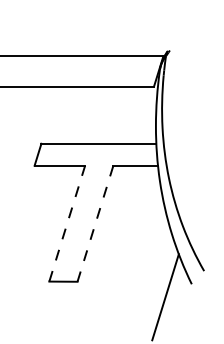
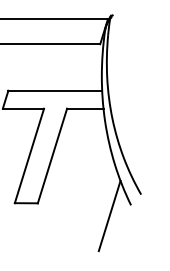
line: (67, 223) -> (29, 155), dashed -> solid
line: (95, 223) -> (52, 155), dashed -> solid

